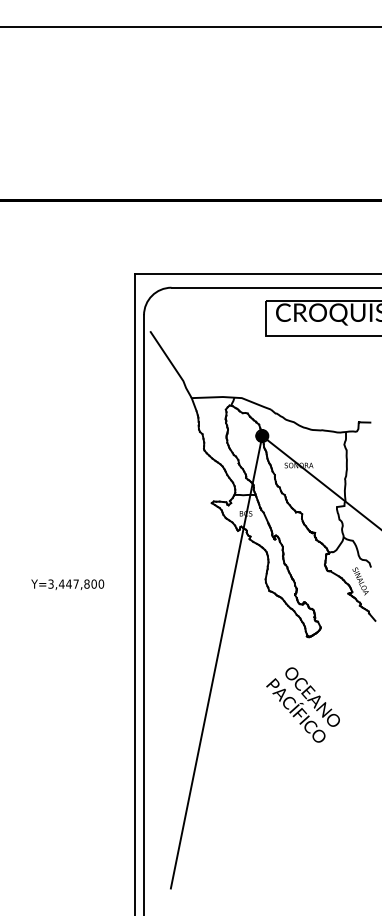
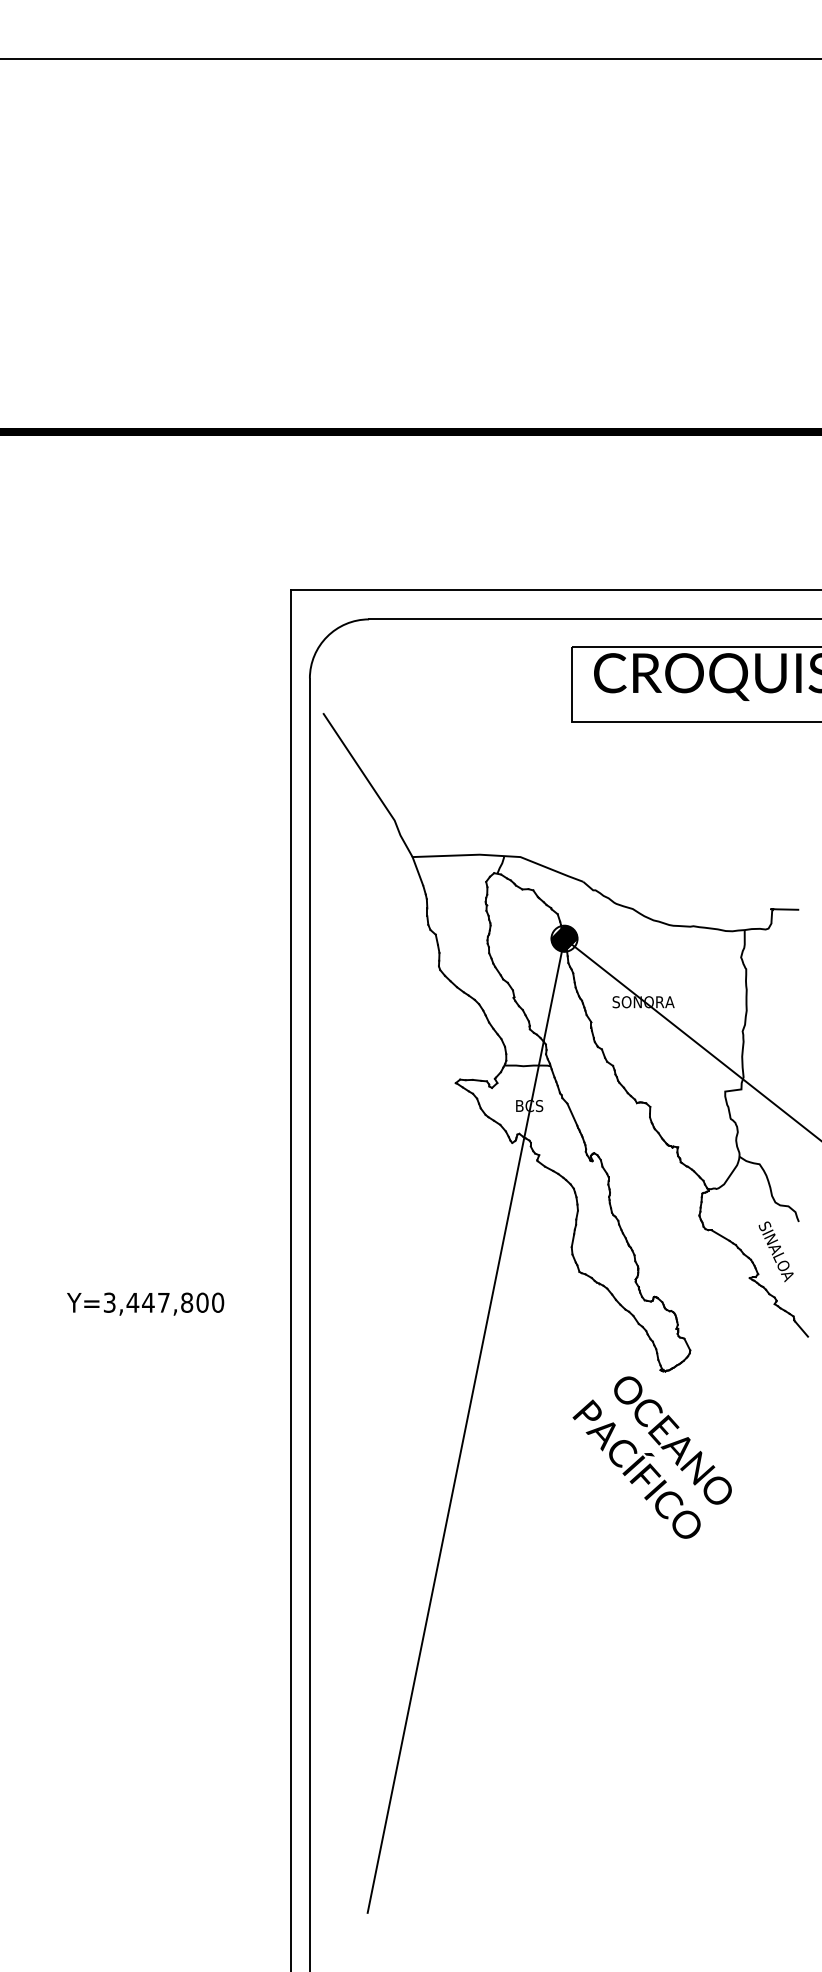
text: (67, 584) -> (145, 1303), moved
text: (302, 704) -> (651, 1456), moved

